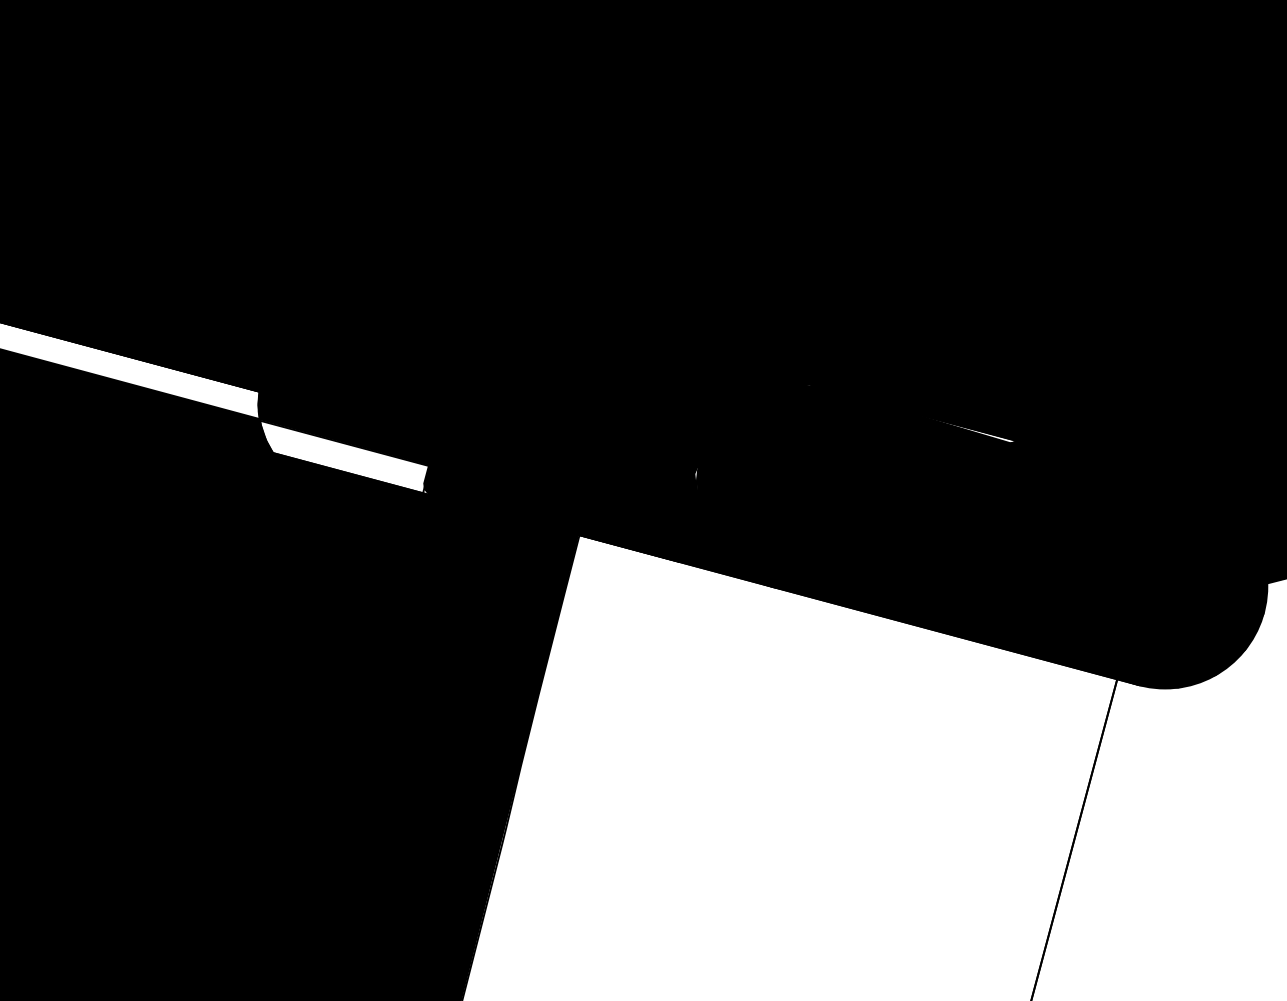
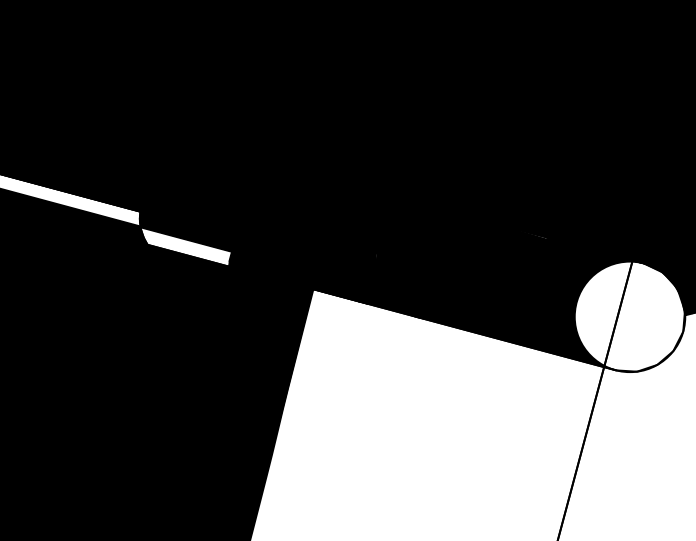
fill: (1164, 585) -> (629, 316), removed

